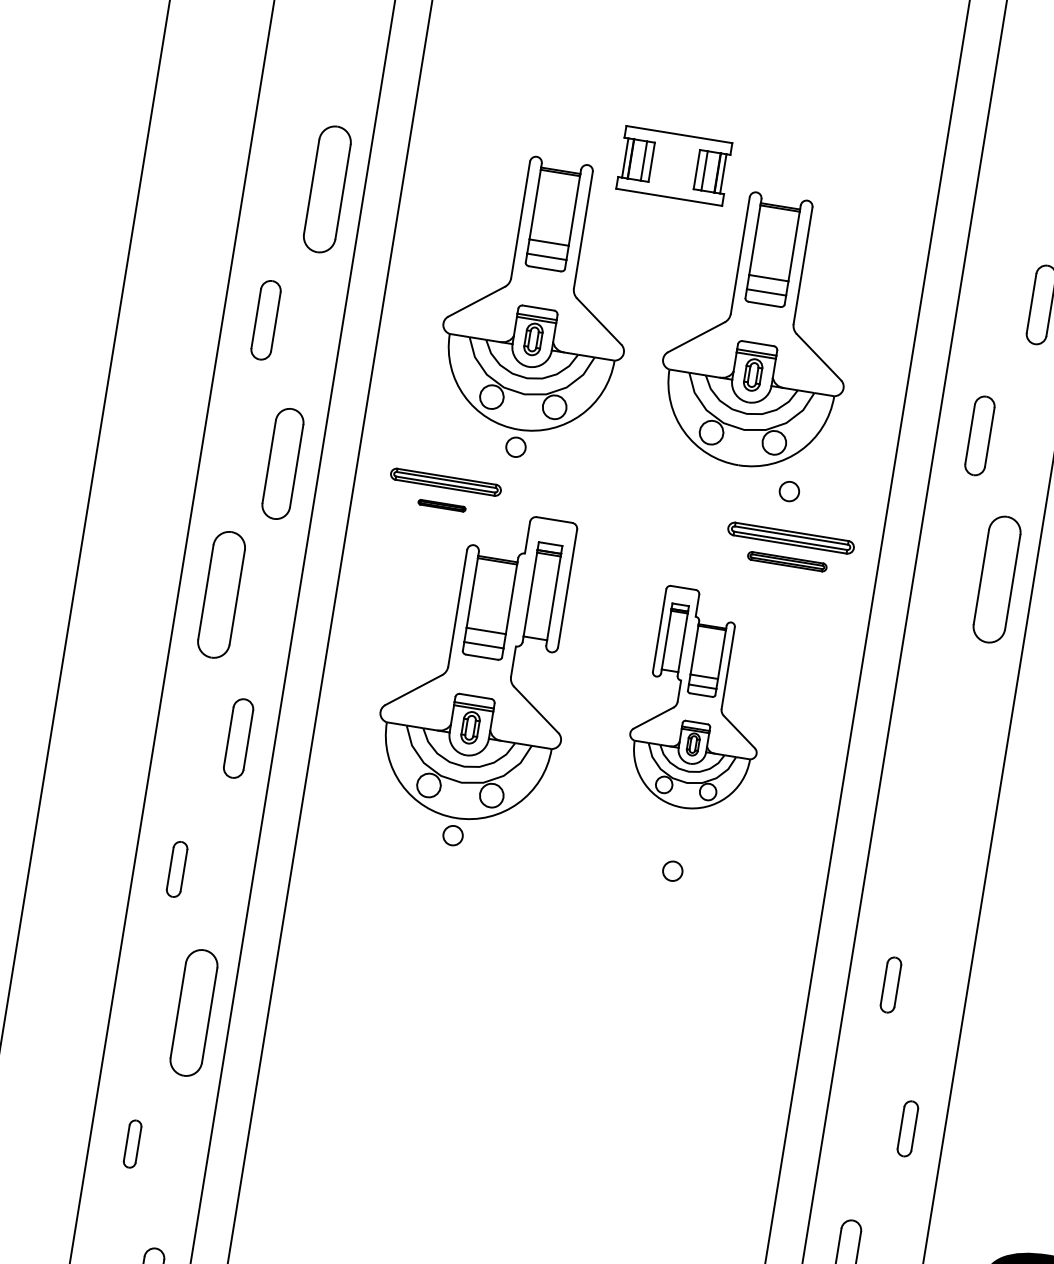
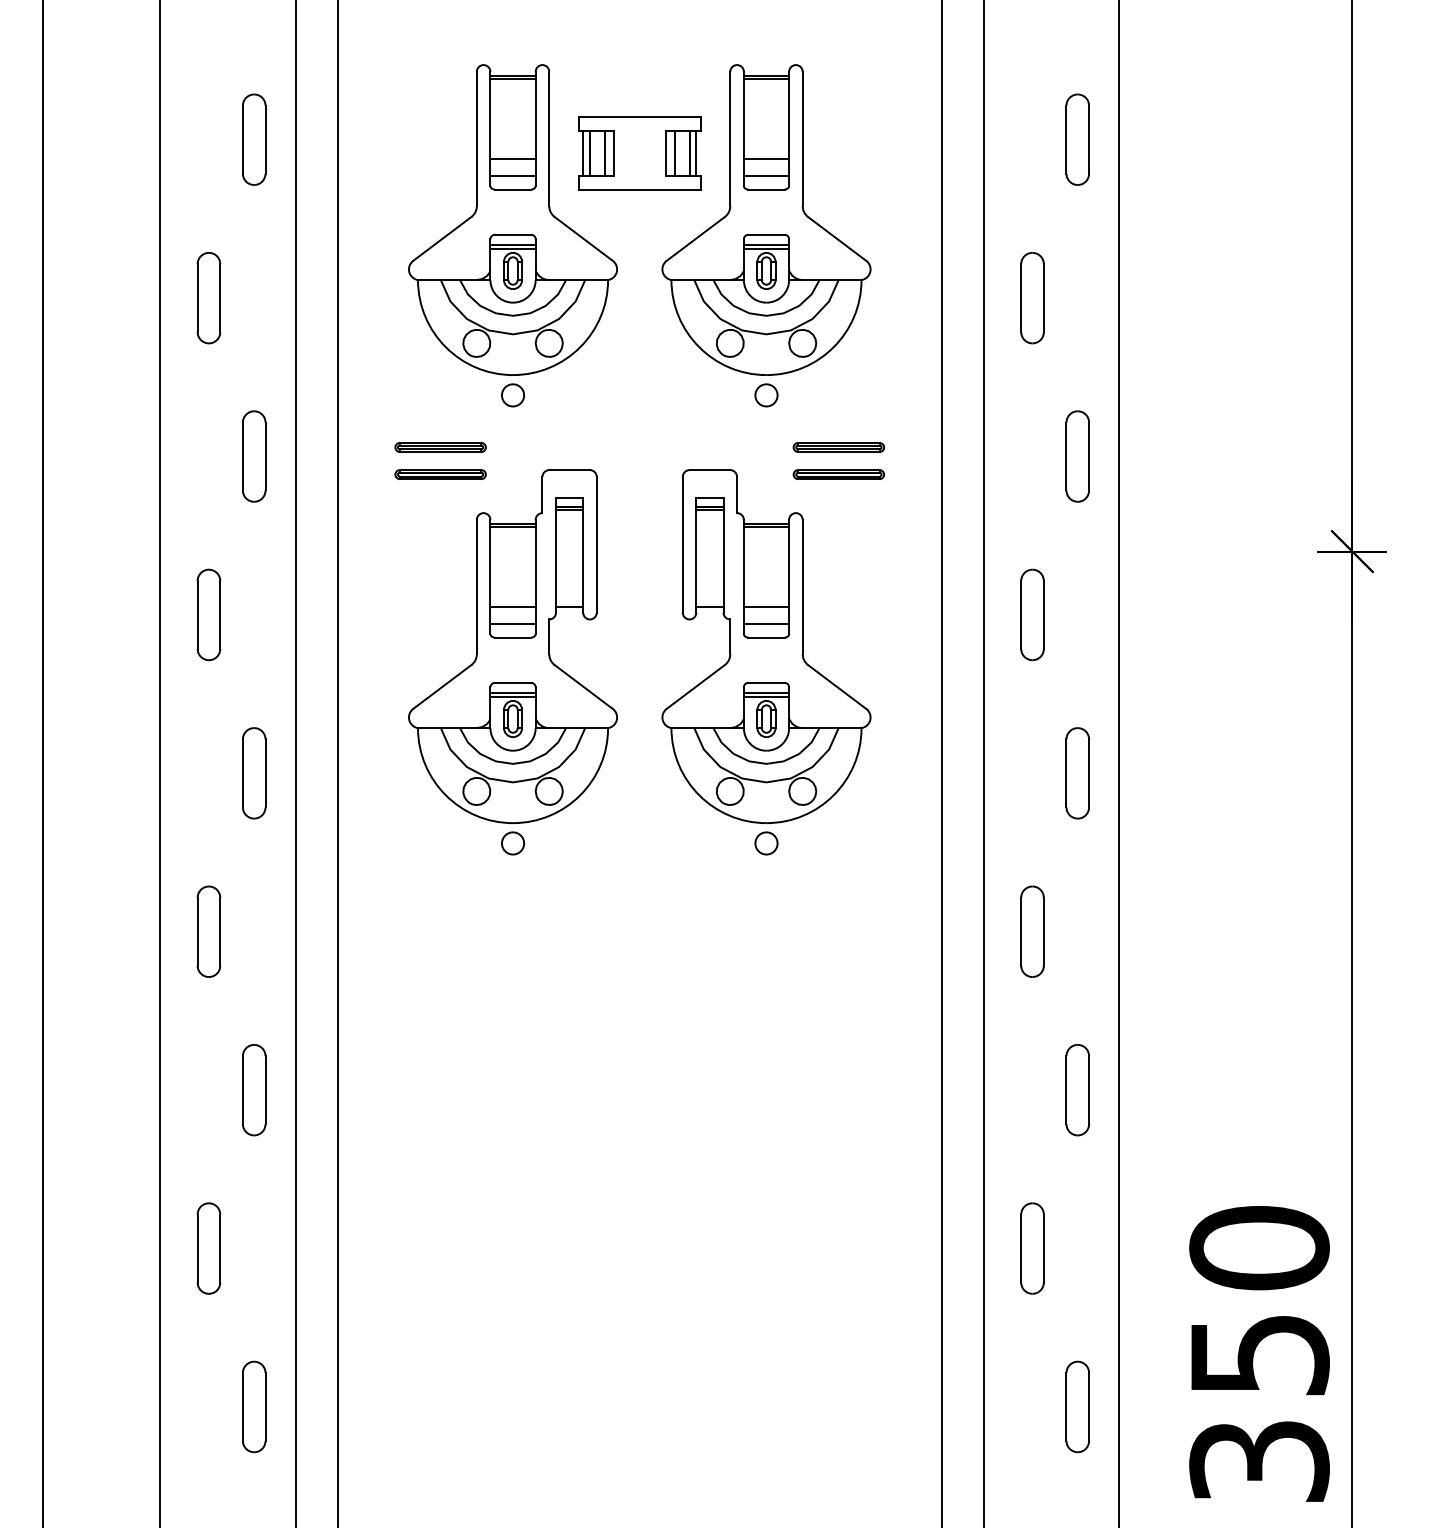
part: (674, 166) -> (639, 153), moved
part: (327, 189) -> (254, 139), size x0.62
part: (283, 463) -> (254, 456), size x0.71
part: (445, 482) -> (440, 447), size x0.71
circle: (789, 491) -> (766, 395), moved
part: (442, 505) -> (440, 474), size x1.67
part: (790, 538) -> (838, 447), size x0.62
part: (996, 579) -> (1077, 456), size x0.62
part: (221, 594) -> (208, 614), size x0.62
part: (700, 700) -> (766, 646), size x1.43
part: (935, 710) -> (1032, 614), added
part: (952, 854) -> (1077, 773), added
part: (176, 869) -> (208, 931), size x1.43
part: (891, 984) -> (1032, 931), size x1.43
part: (194, 1013) -> (254, 1090), size x0.62
part: (907, 1129) -> (1077, 1090), size x1.43
part: (132, 1144) -> (208, 1248), size x1.67

